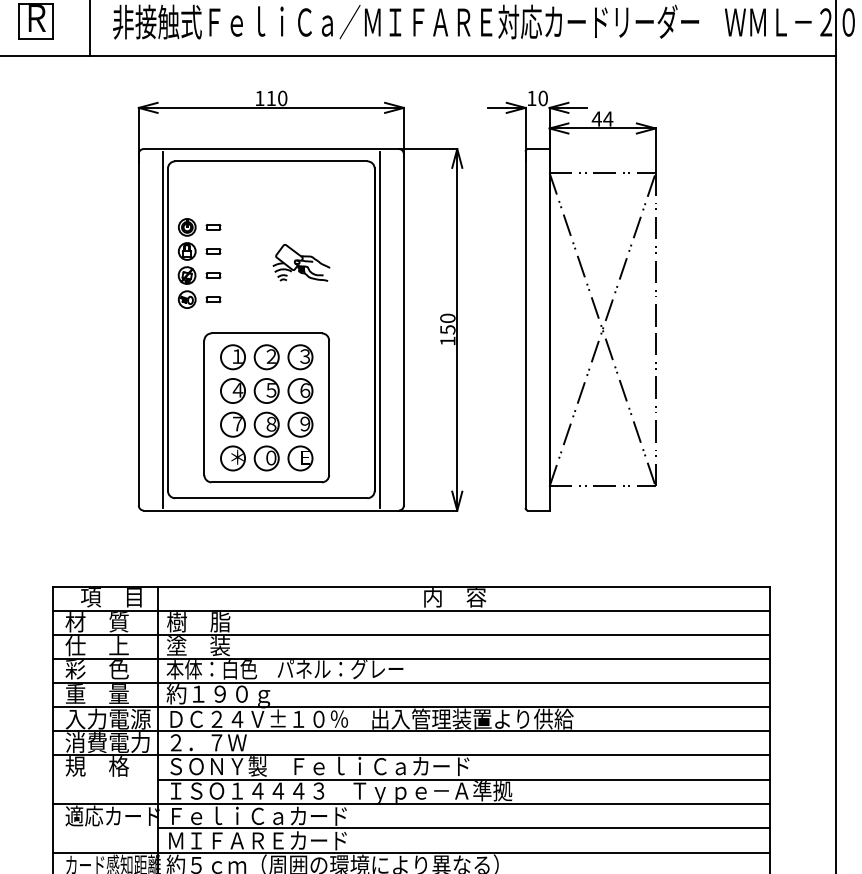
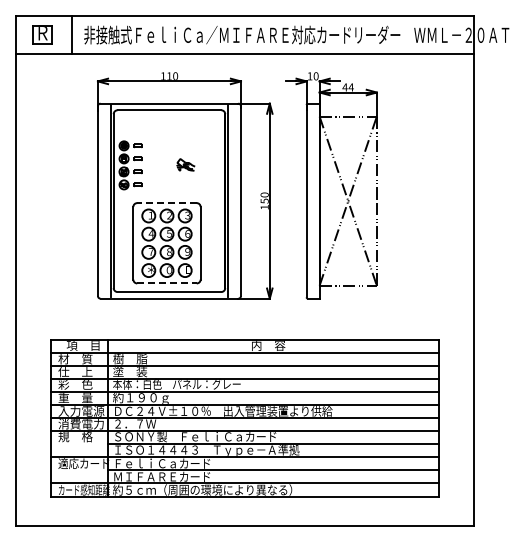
part: (301, 261) -> (185, 164), size x0.6
line: (267, 334) -> (167, 203), solid -> dashed
line: (267, 482) -> (167, 283), solid -> dashed

